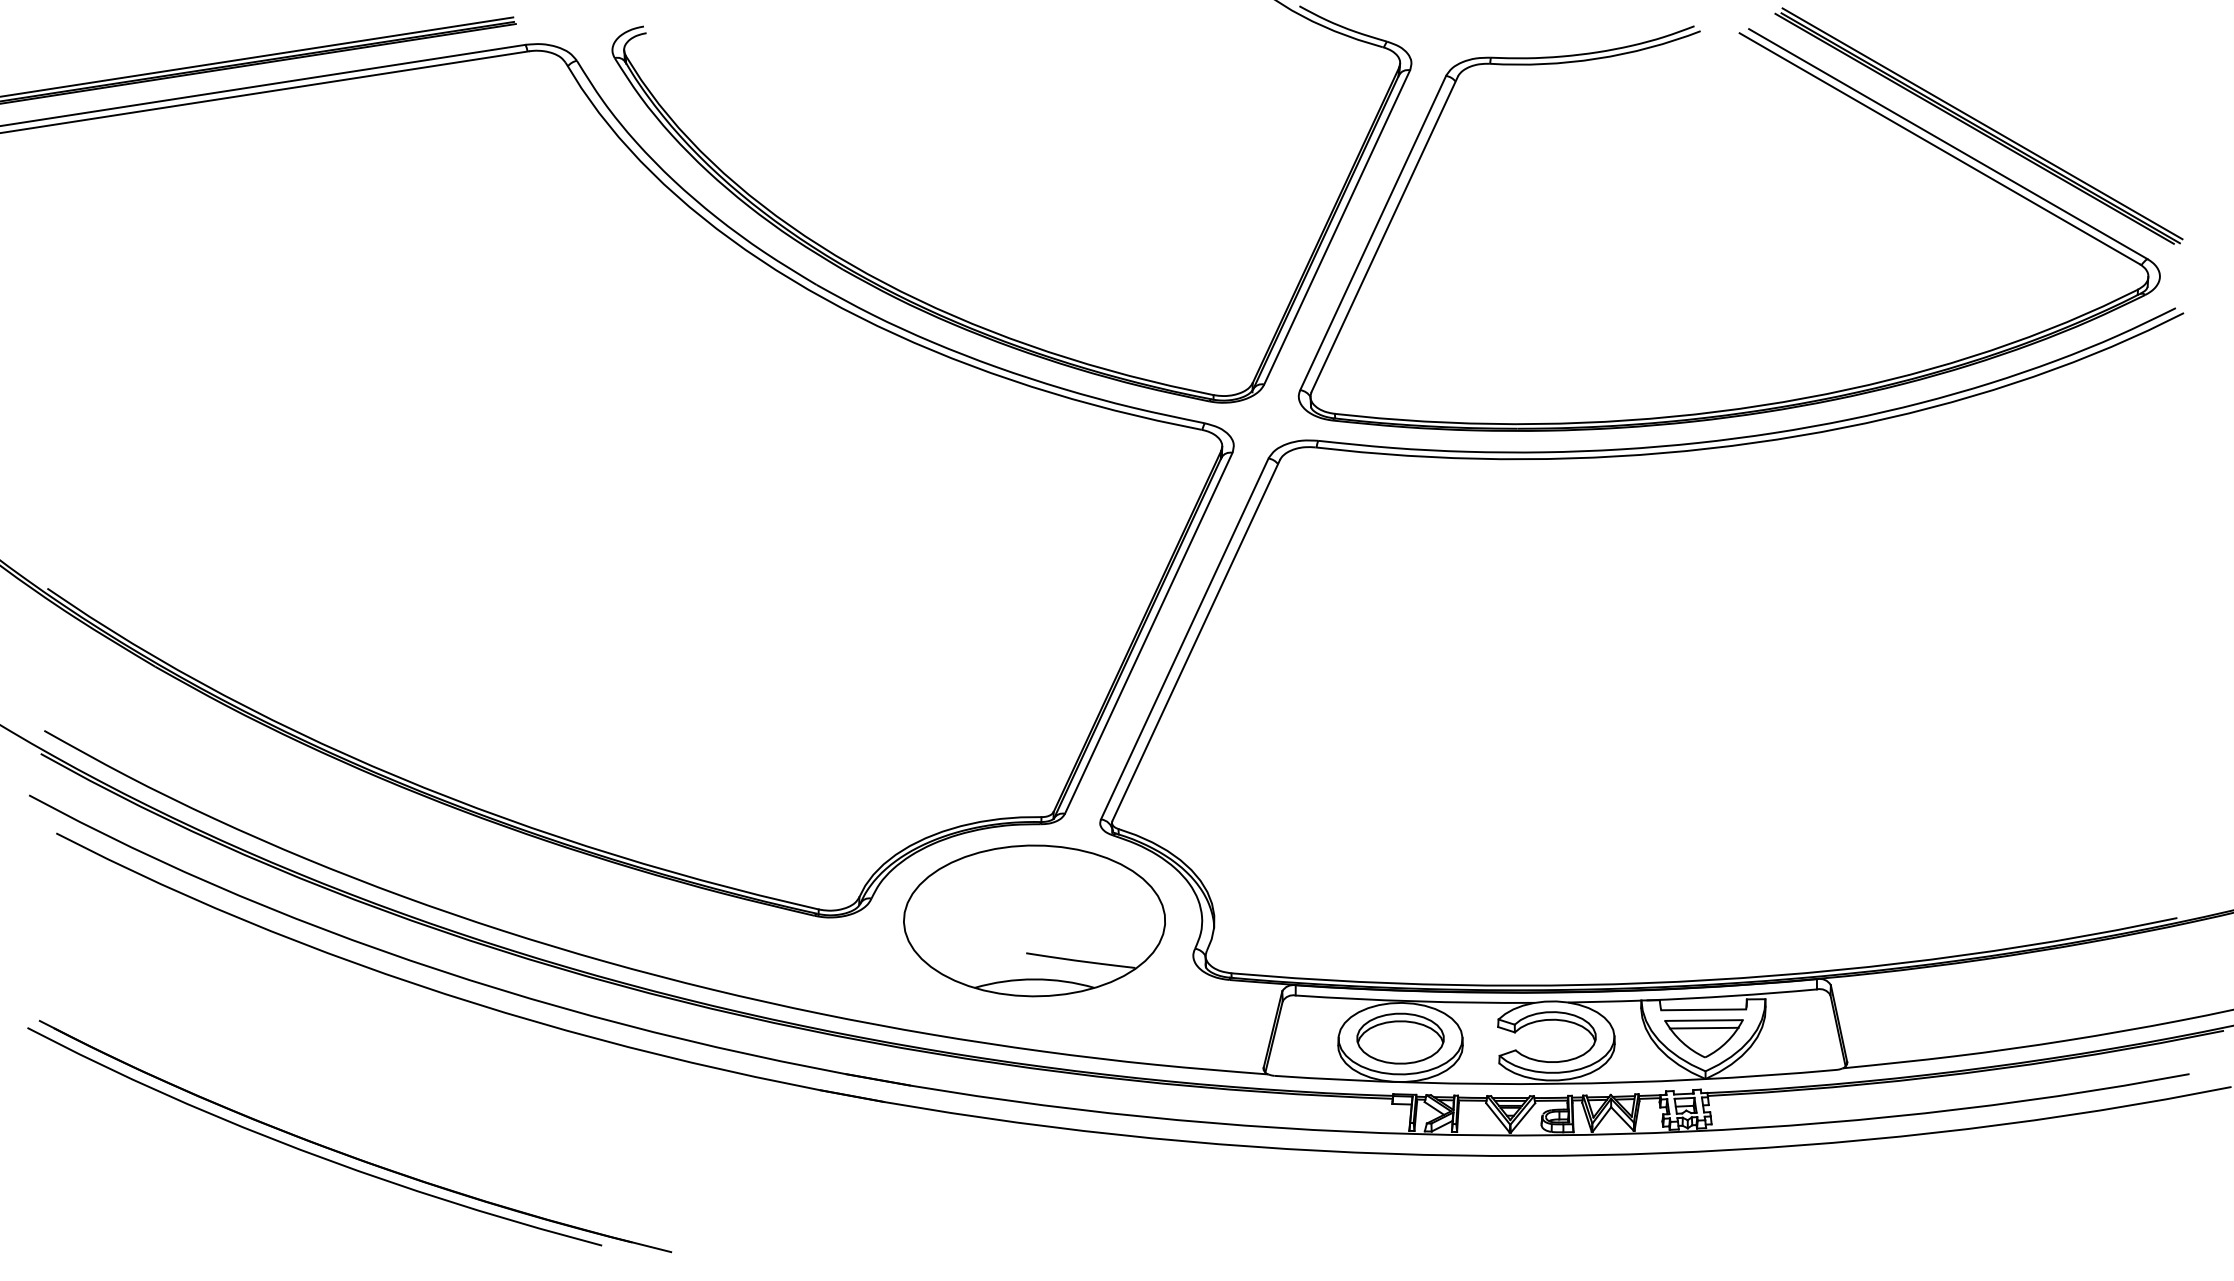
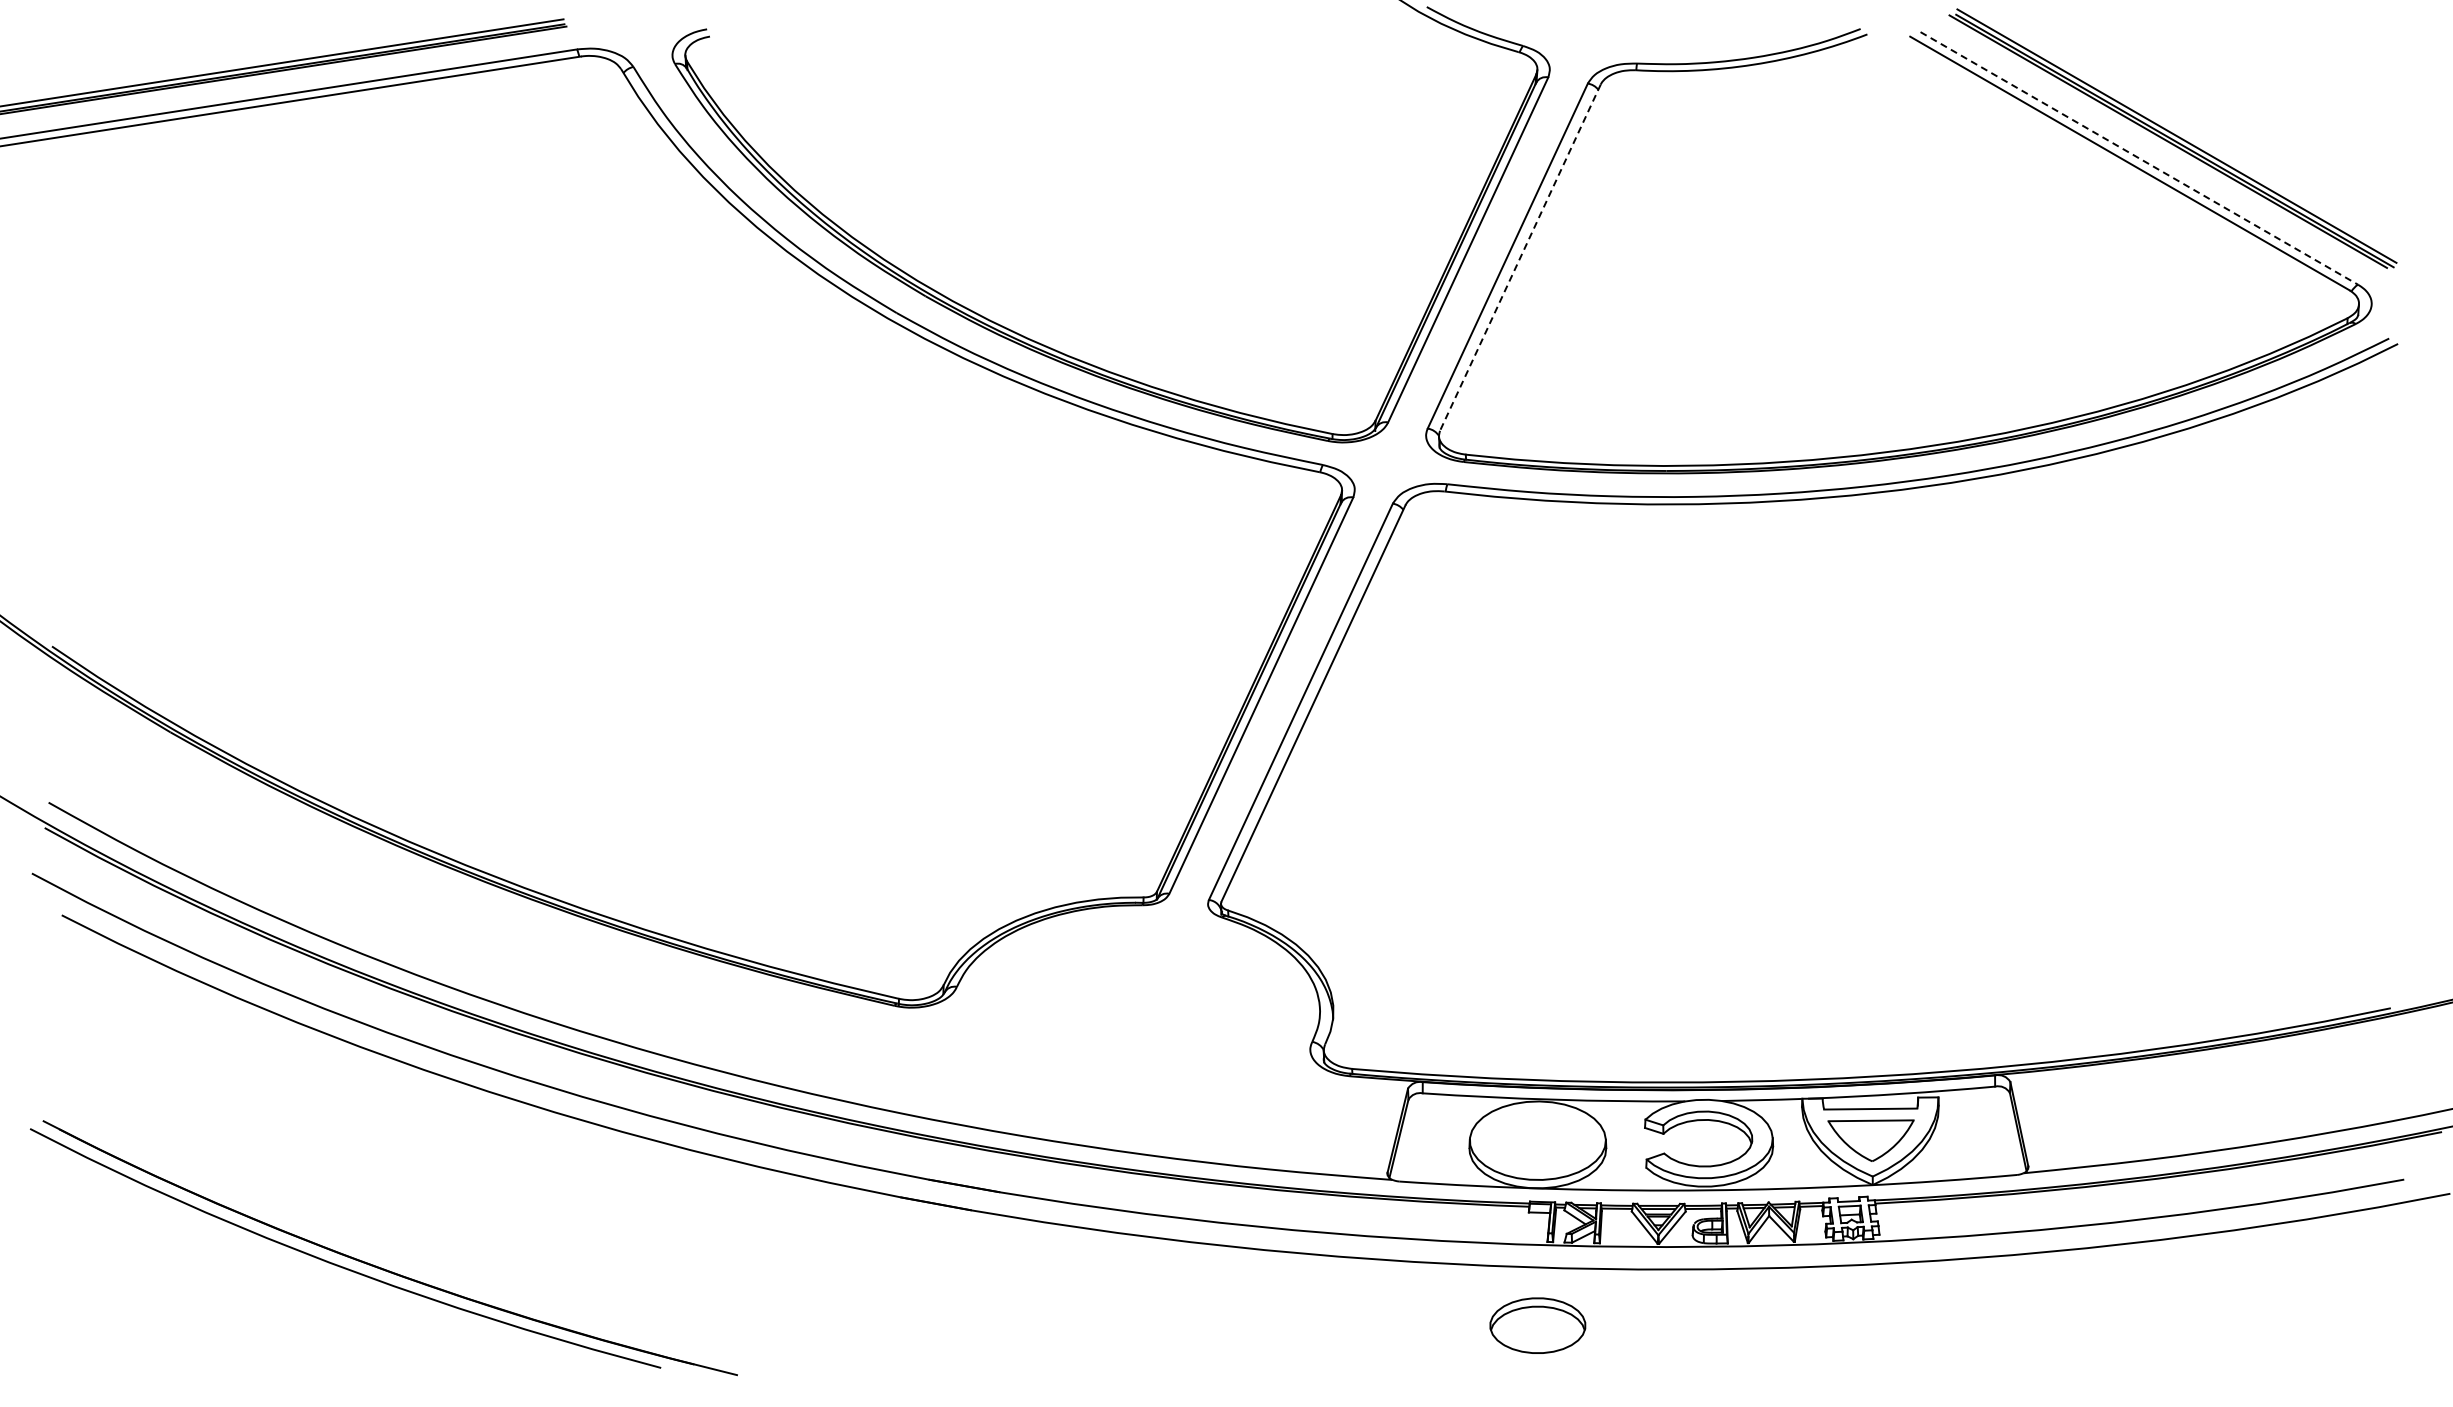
line: (1948, 144) -> (2139, 158), solid -> dashed
line: (1384, 234) -> (1520, 257), solid -> dashed
part: (1034, 920) -> (1135, 1011), removed
line: (1704, 1027) -> (1871, 1128), removed
part: (1400, 1038) -> (1537, 1325), moved

